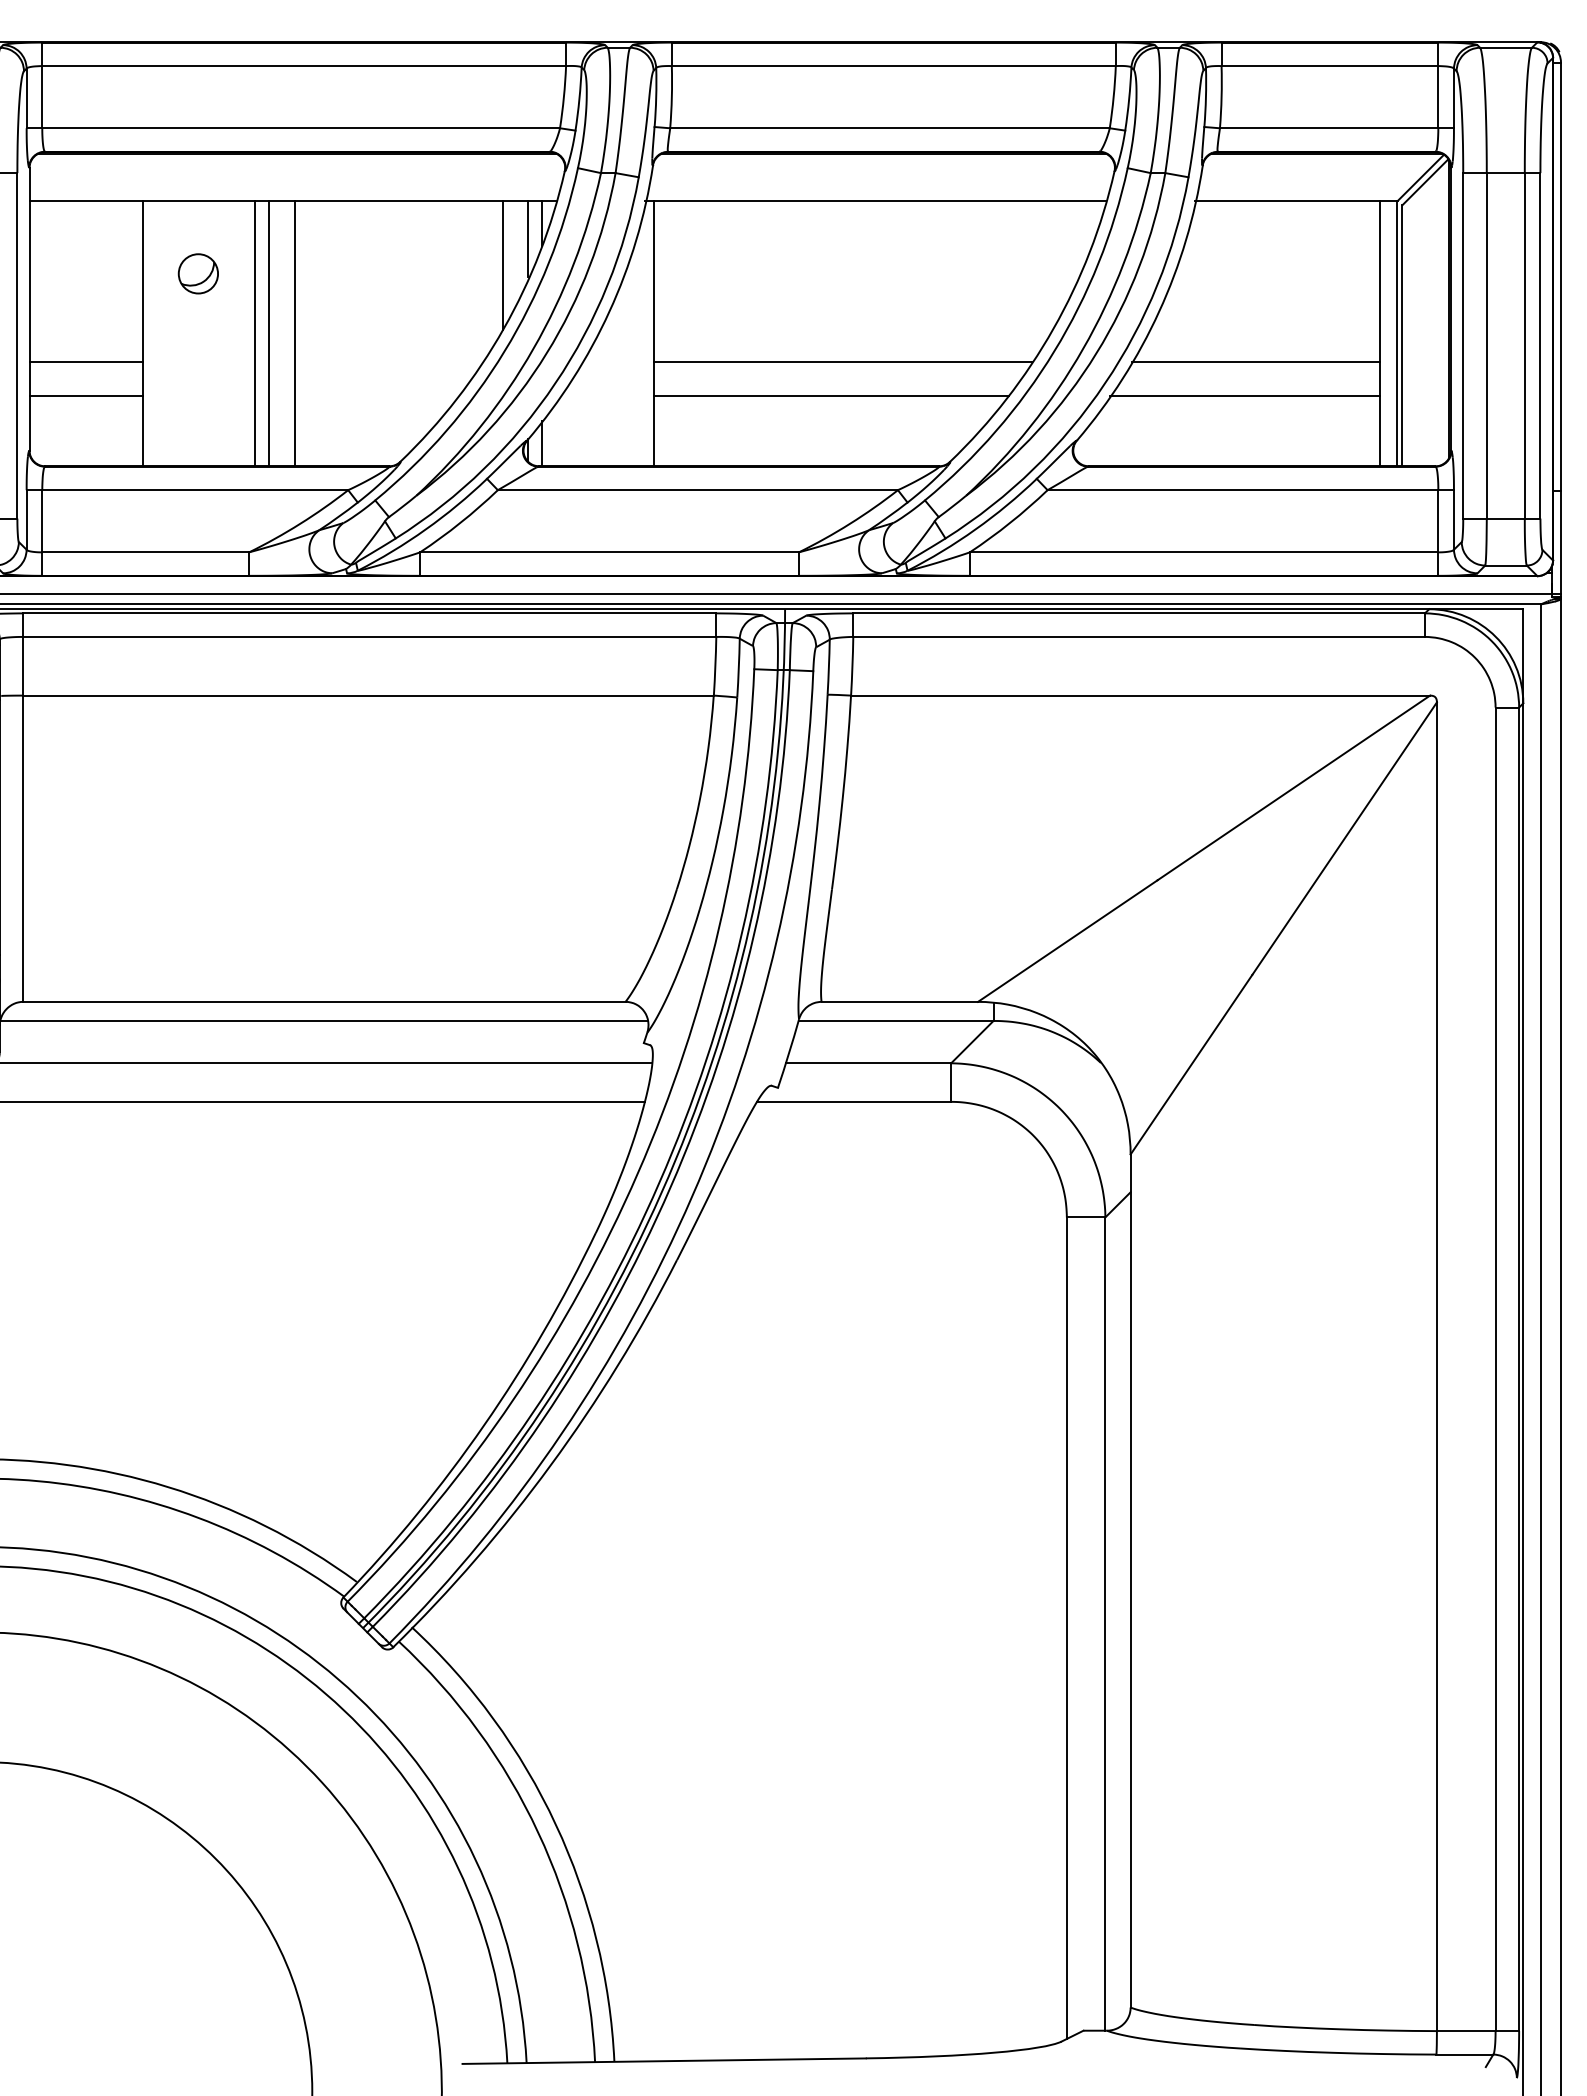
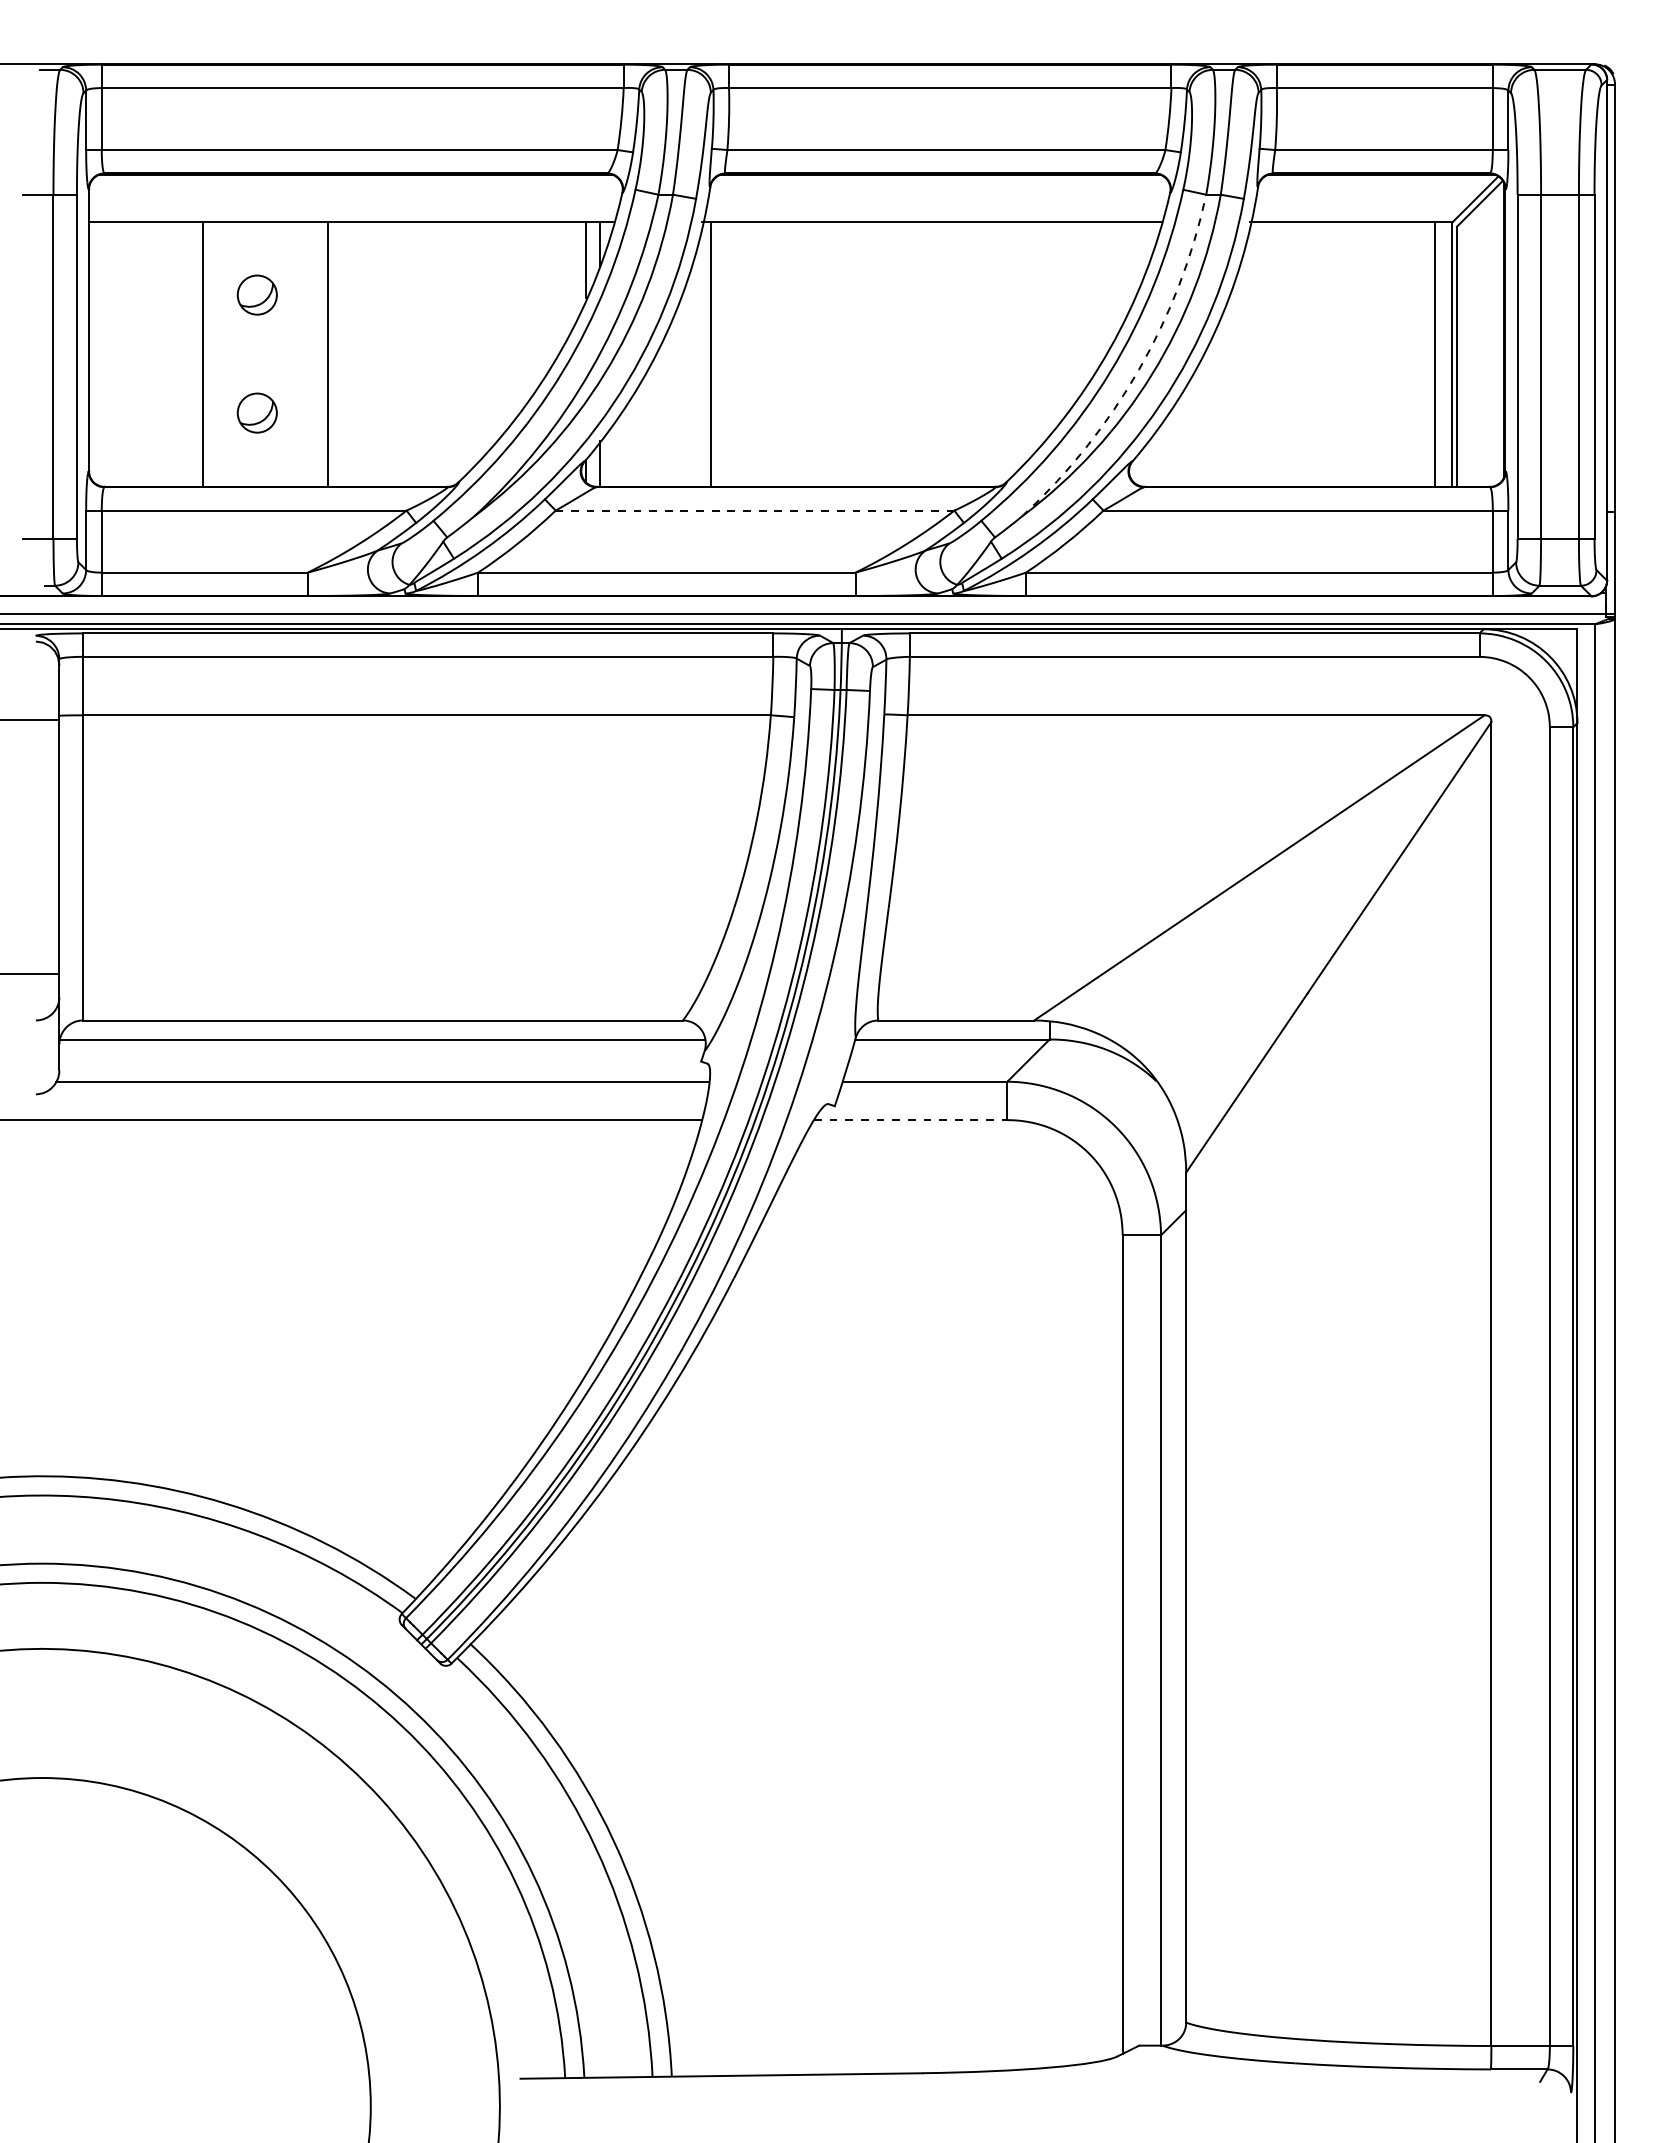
line: (502, 265) -> (560, 286), removed
line: (255, 333) -> (314, 354), removed
line: (294, 333) -> (353, 354), removed
arc: (1082, 348) -> (1138, 369), solid -> dashed
line: (86, 361) -> (145, 382), removed
line: (842, 361) -> (899, 382), removed
line: (1256, 361) -> (1311, 382), removed
part: (197, 391) -> (256, 412), added
line: (86, 395) -> (145, 416), removed
line: (830, 395) -> (887, 416), removed
line: (1245, 395) -> (1300, 416), removed
line: (697, 490) -> (754, 510), solid -> dashed
line: (853, 1102) -> (910, 1120), solid -> dashed

